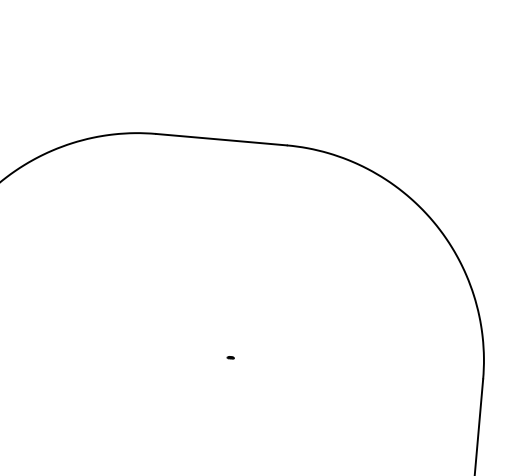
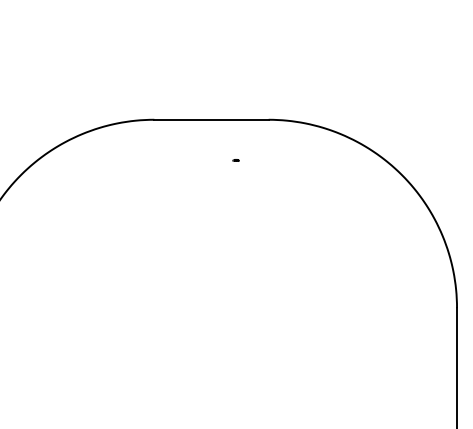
part: (230, 357) -> (235, 160), moved

